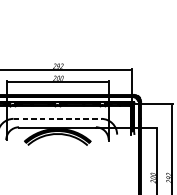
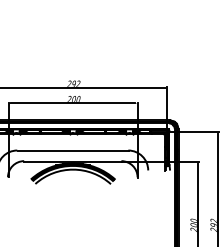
line: (58, 119) -> (73, 151), dashed -> solid

